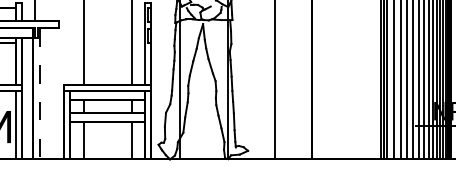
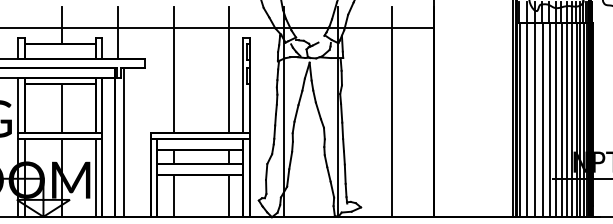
line: (40, 94) -> (123, 142), dashed -> solid

